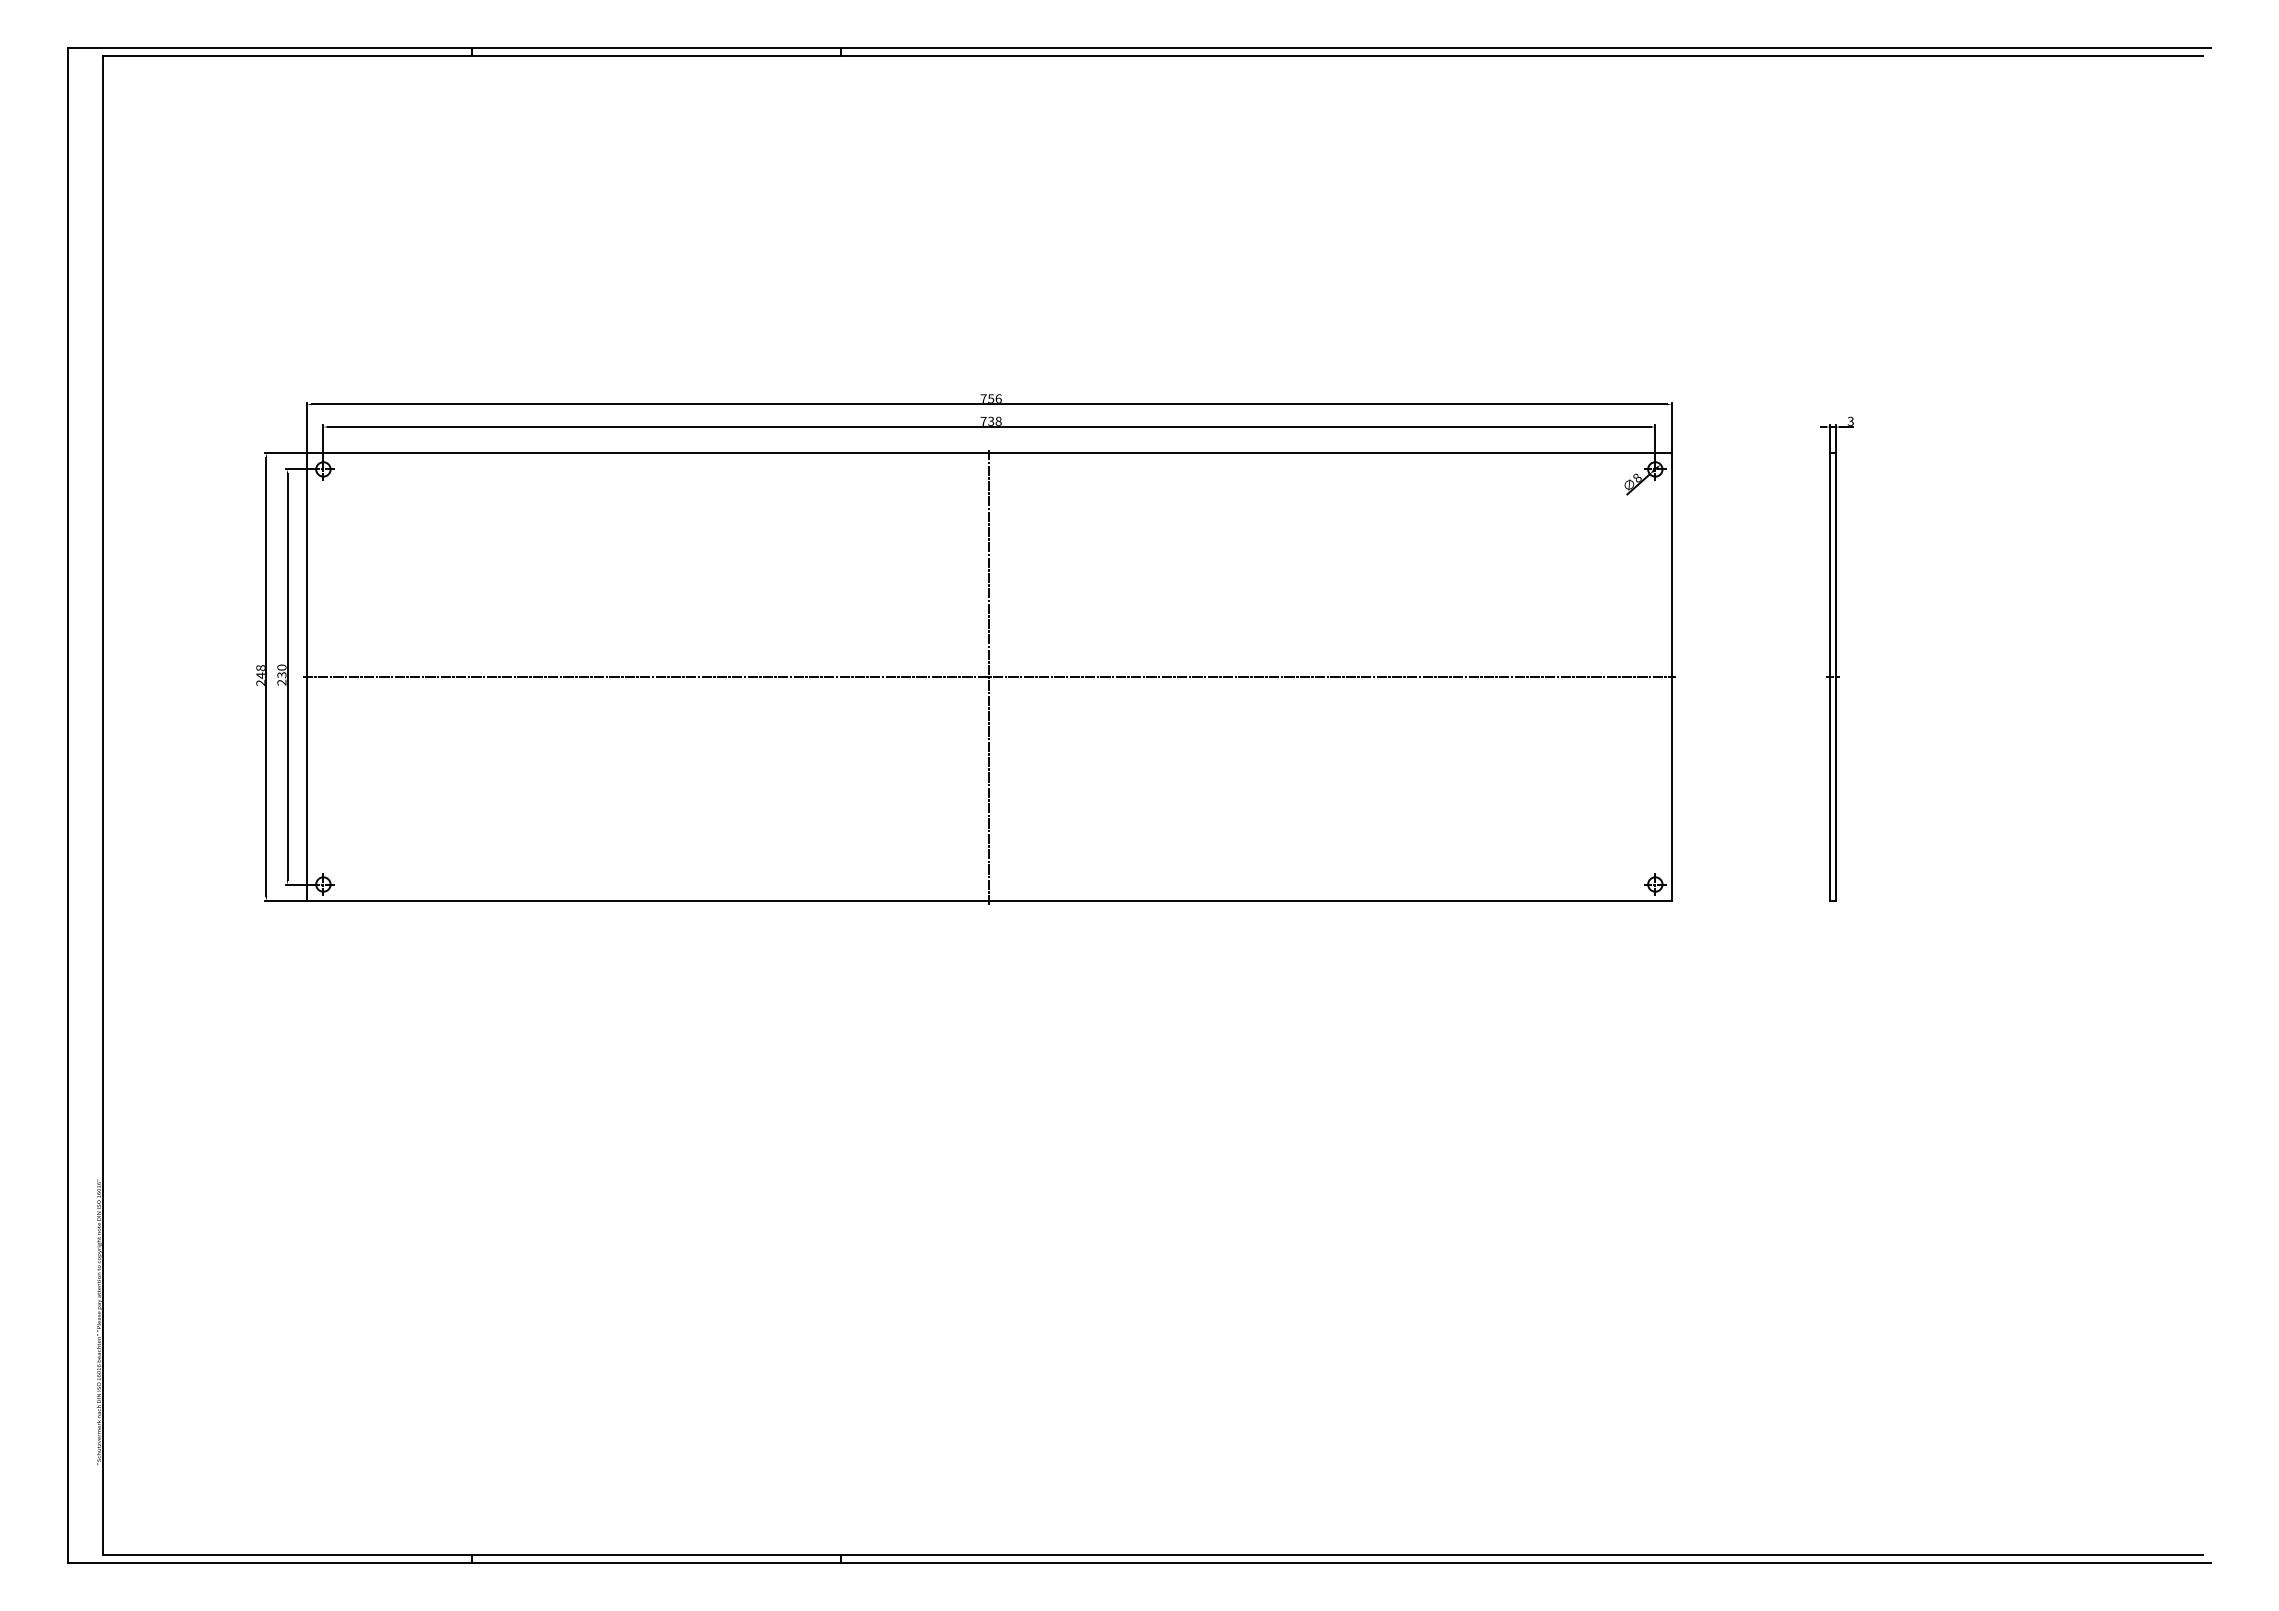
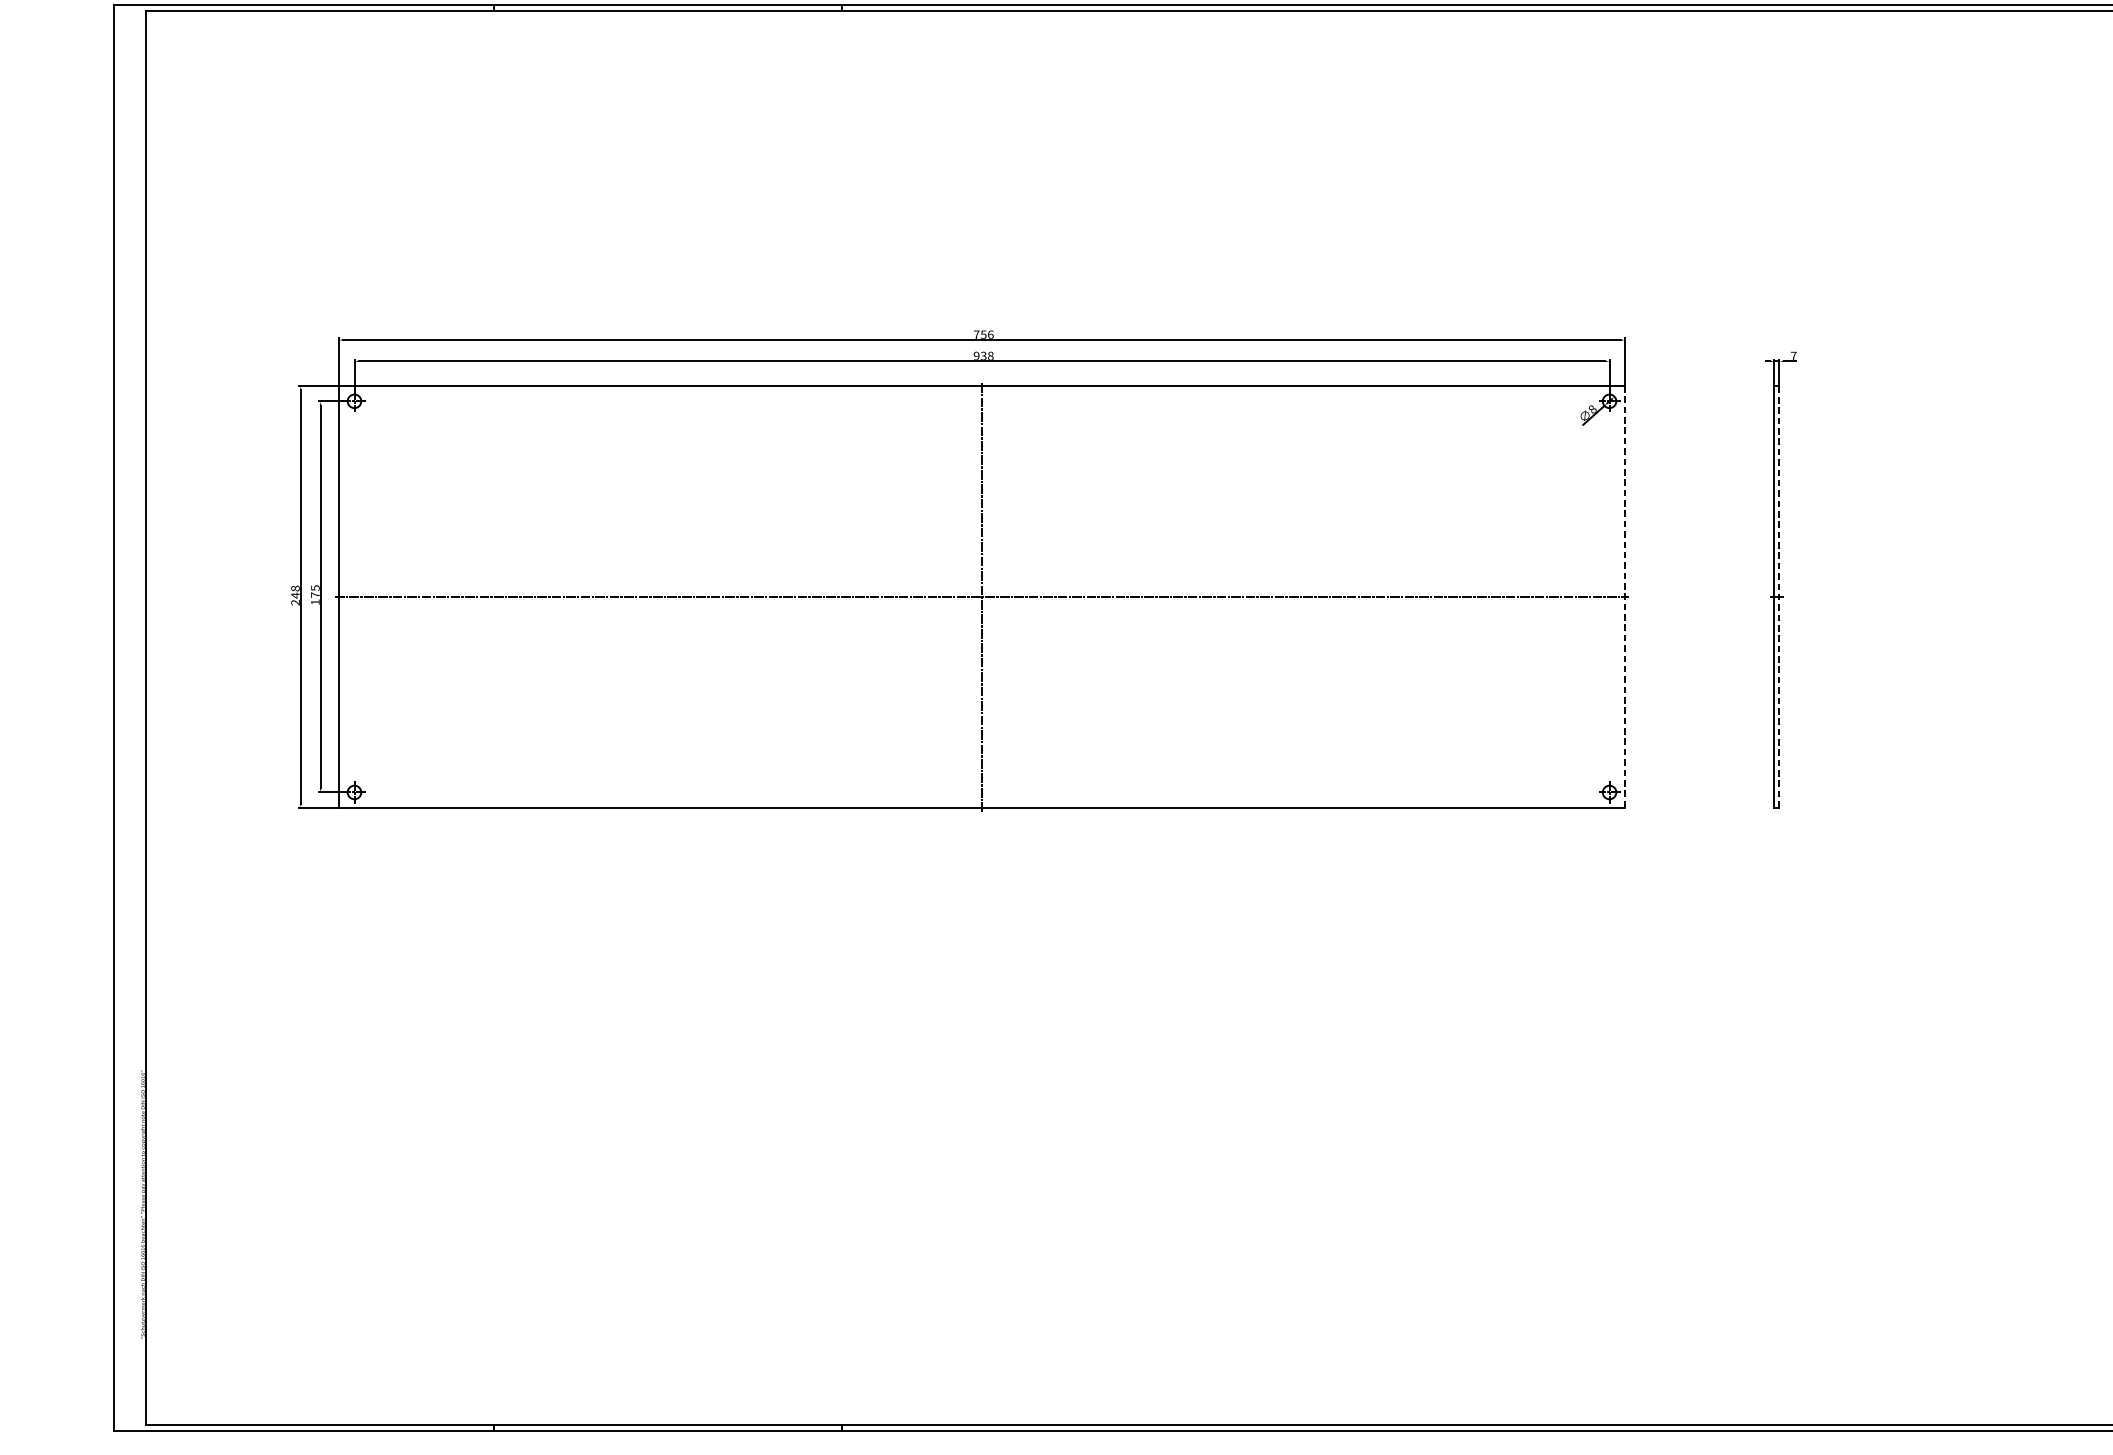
text: (983, 420) -> (976, 355), 738 -> 938
text: (1850, 420) -> (1793, 355), 3 -> 7
text: (281, 674) -> (315, 594), 230 -> 175
line: (1671, 676) -> (1624, 596), solid -> dashed
line: (1835, 676) -> (1779, 596), solid -> dashed

